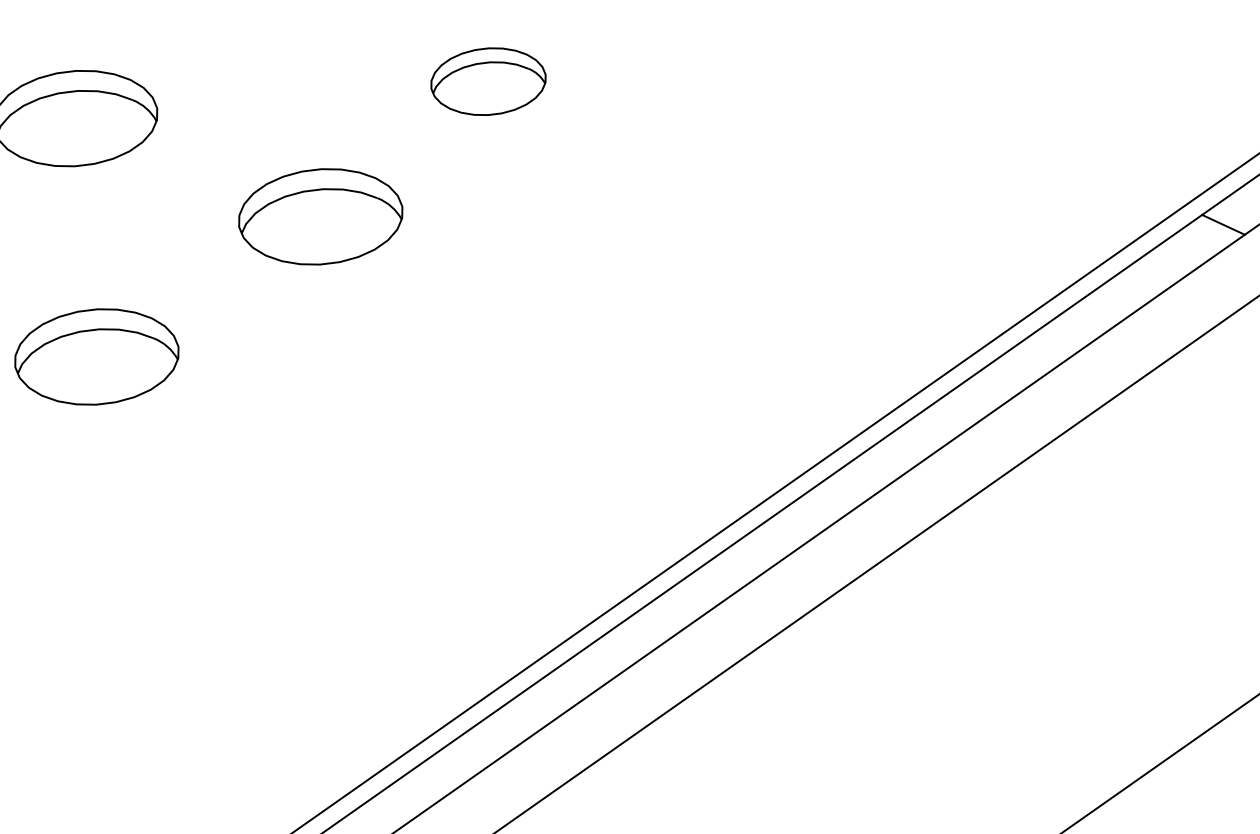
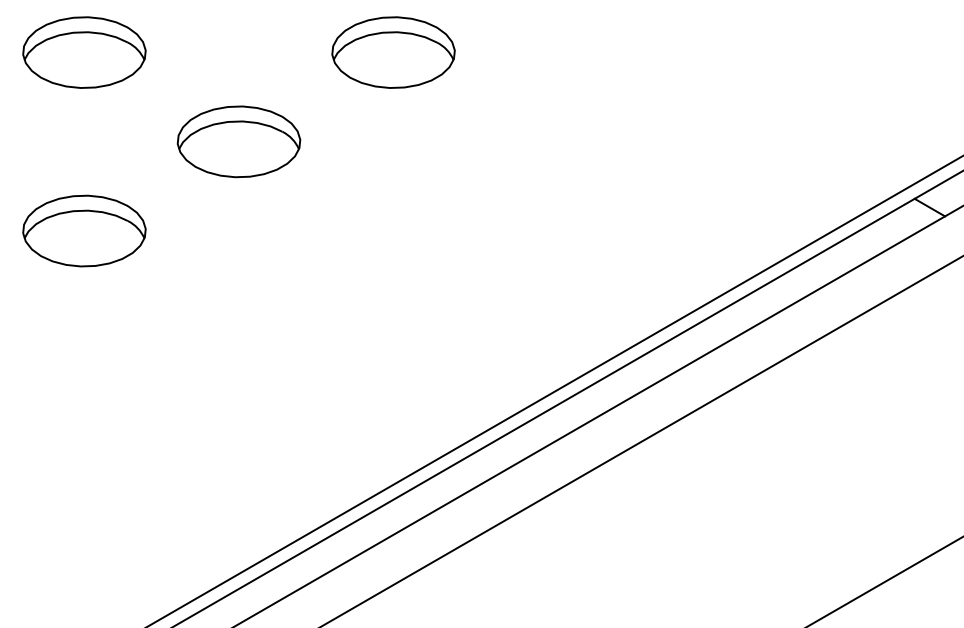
part: (488, 81) -> (393, 52), size x1.43
part: (320, 216) -> (238, 141), moved

